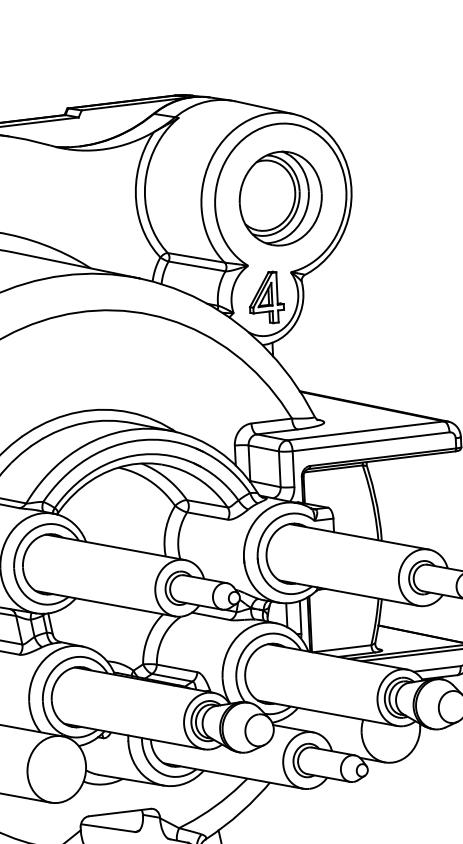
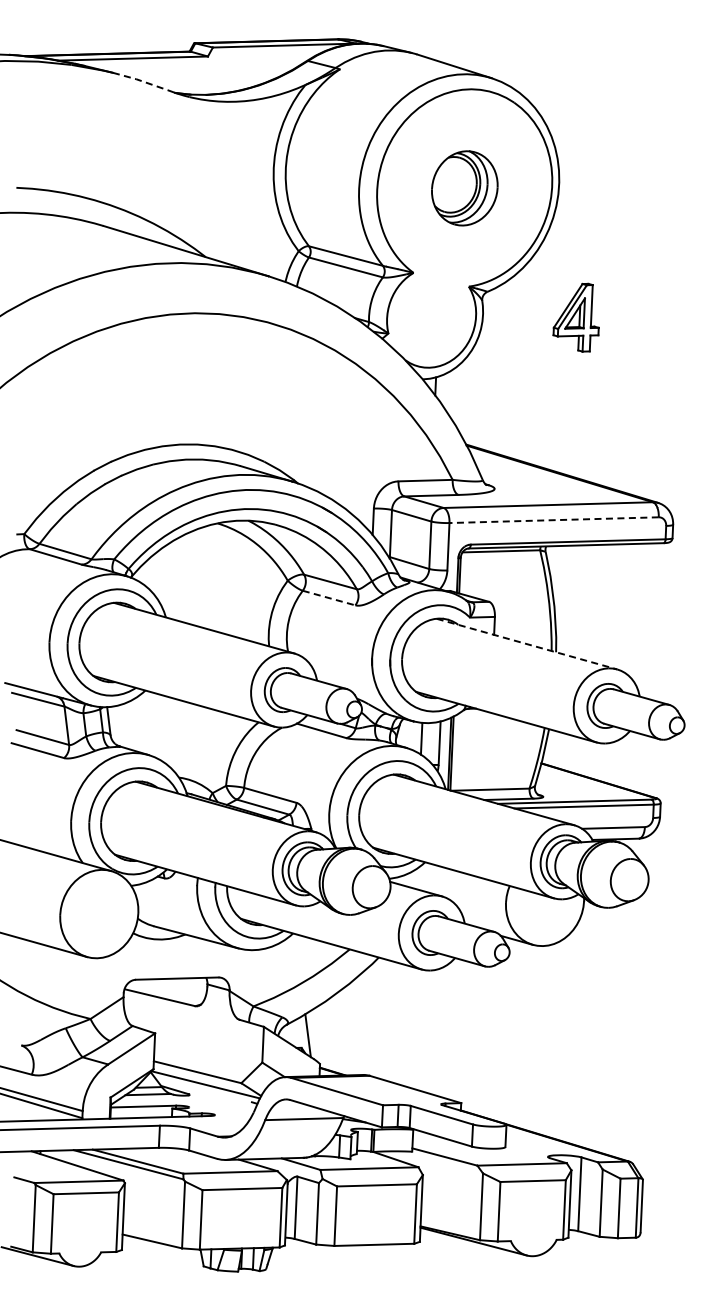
line: (28, 140) -> (139, 80), solid -> dashed
part: (280, 198) -> (464, 188), size x0.6
part: (265, 297) -> (575, 317), moved
line: (371, 442) -> (554, 520), solid -> dashed
line: (207, 516) -> (329, 598), solid -> dashed
line: (359, 537) -> (526, 644), solid -> dashed

